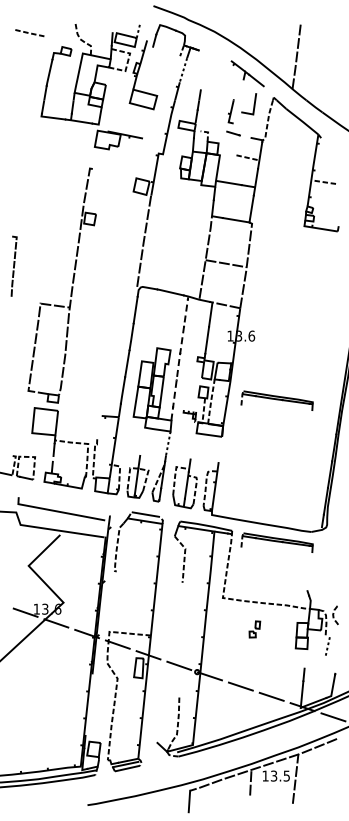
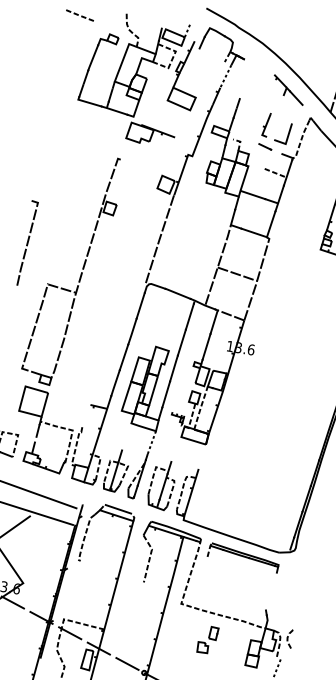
line: (253, 104) -> (287, 134), moved
part: (13, 266) -> (26, 243), size x1.43
line: (179, 358) -> (176, 360), dashed -> solid
part: (276, 400) -> (265, 417), removed
part: (254, 629) -> (207, 639), size x1.67

